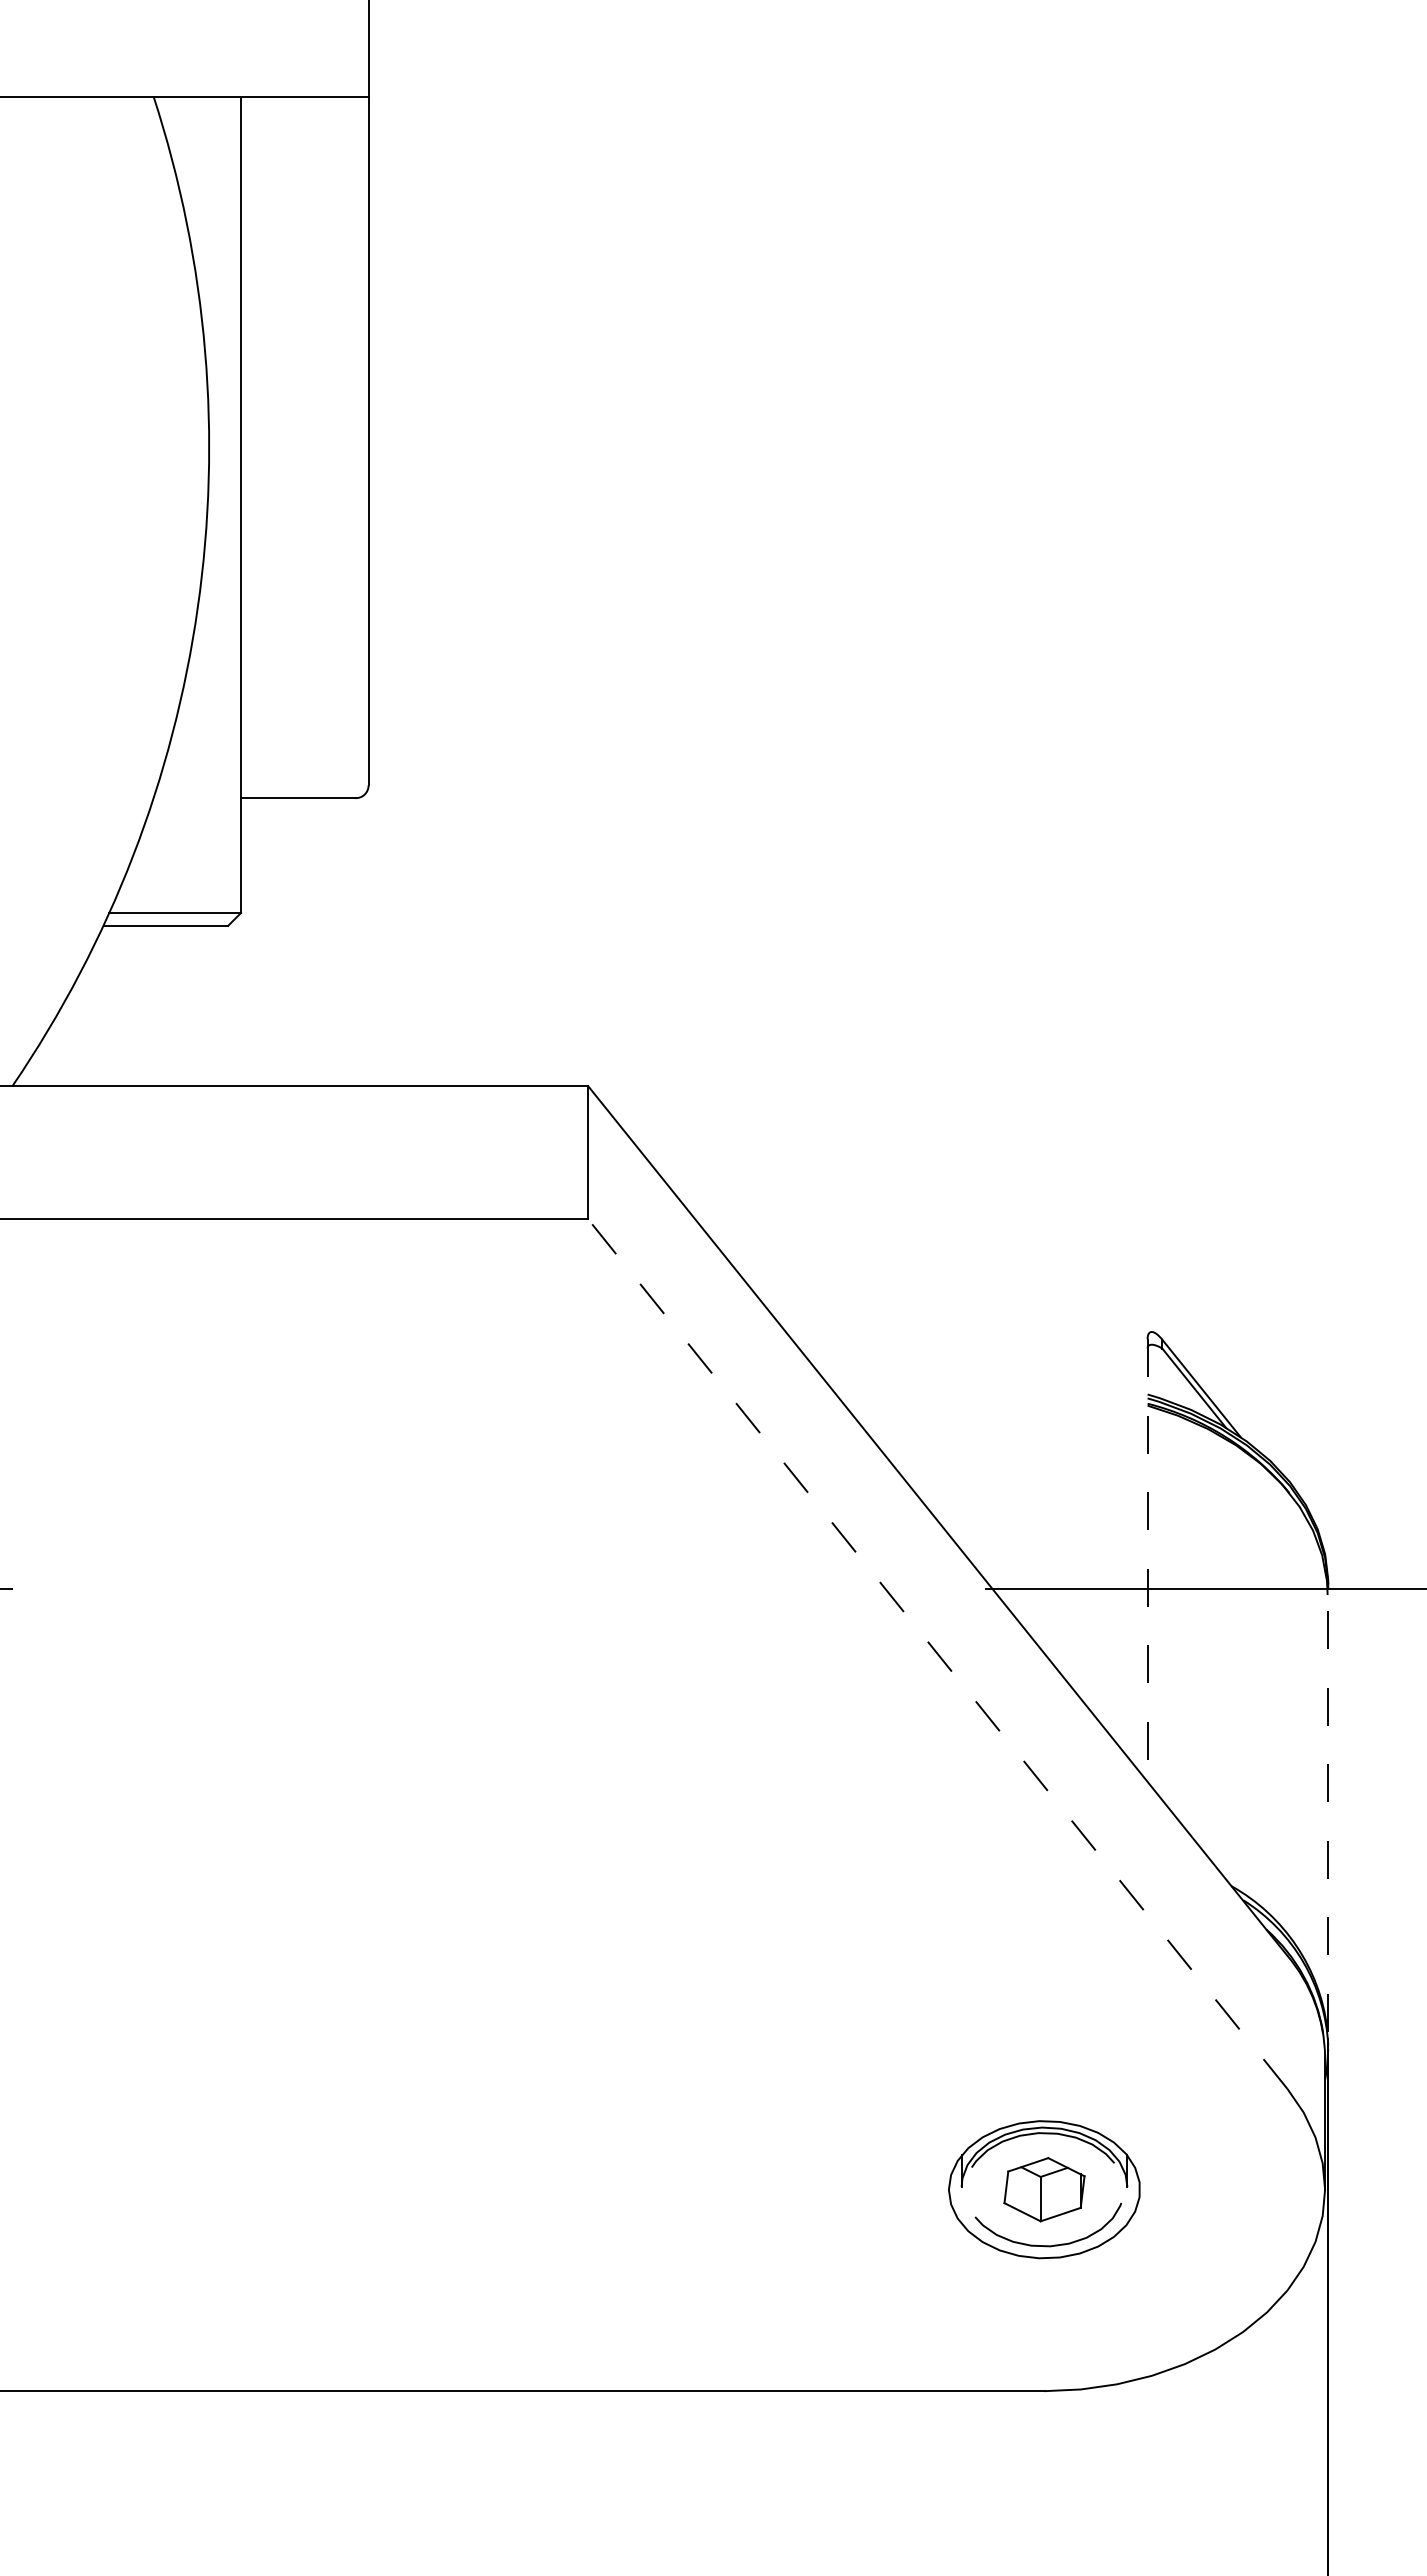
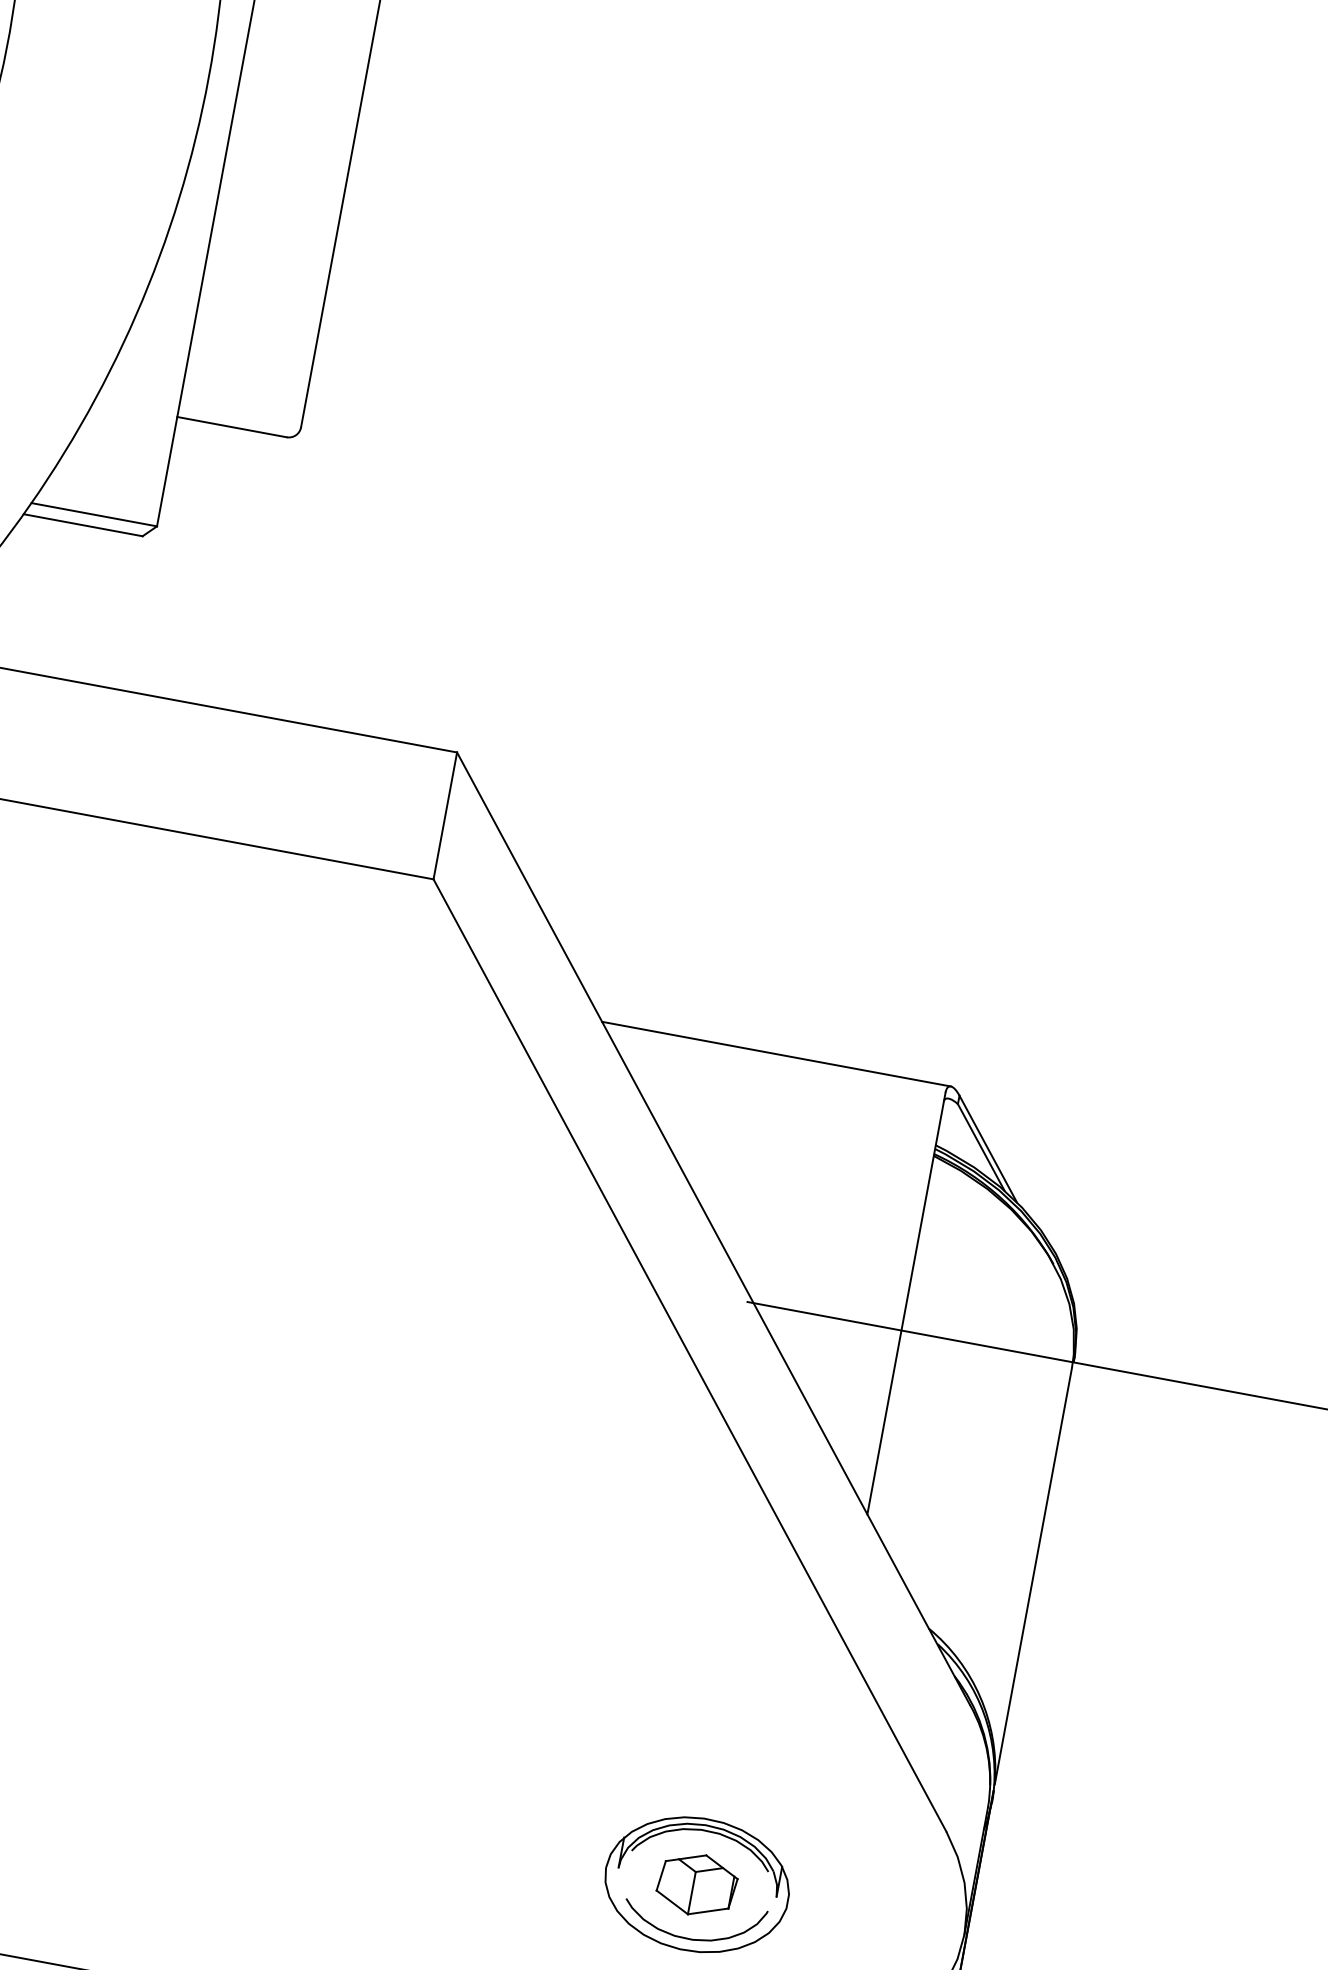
line: (968, 1331) -> (776, 1053), added
line: (1147, 1561) -> (906, 1304), dashed -> solid
line: (937, 1653) -> (689, 1354), dashed -> solid
line: (1327, 1812) -> (1033, 1575), dashed -> solid

